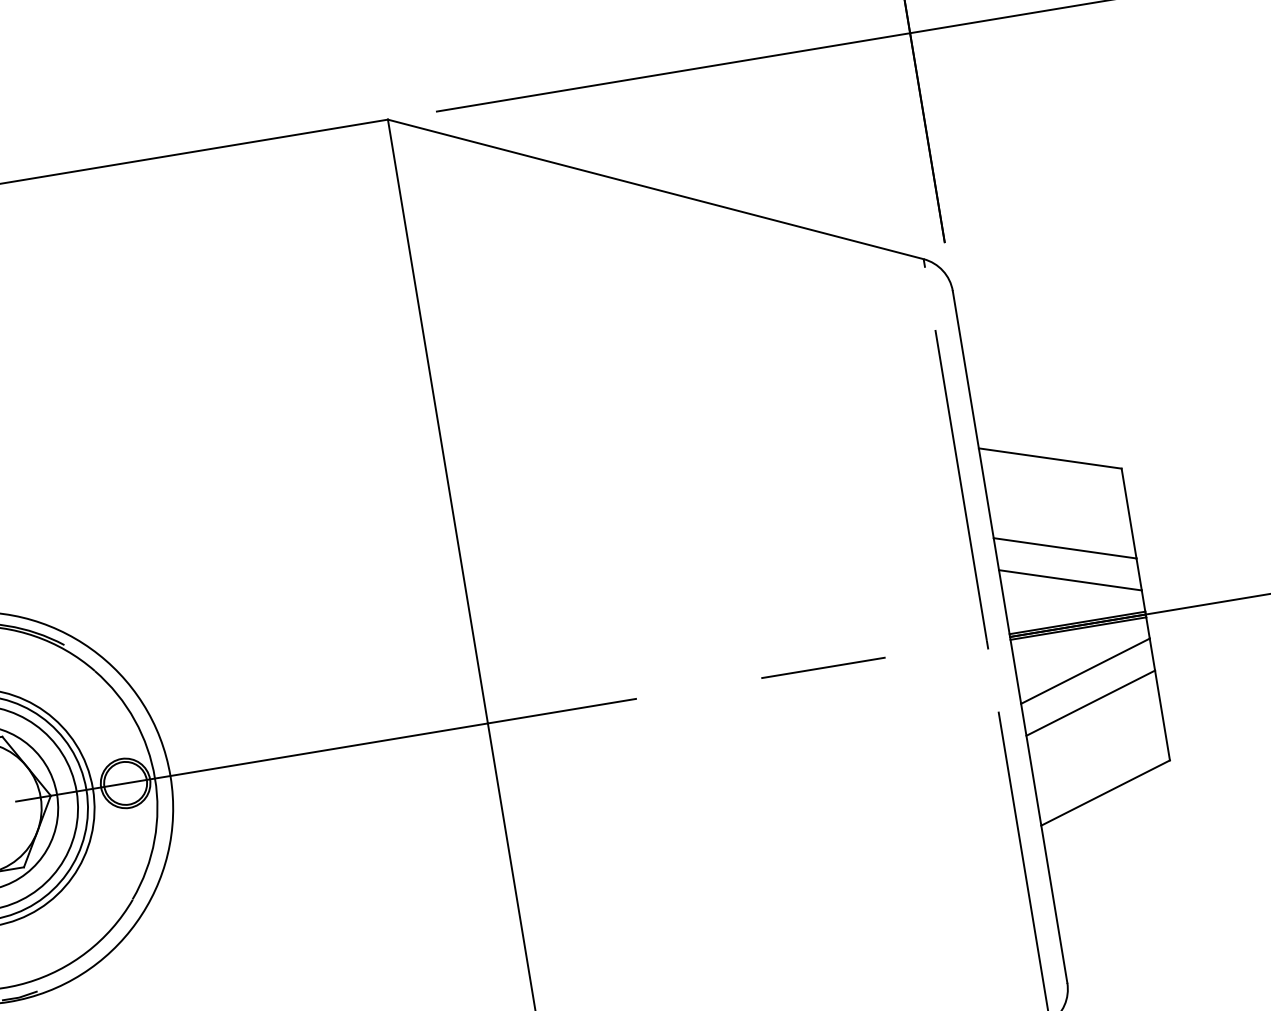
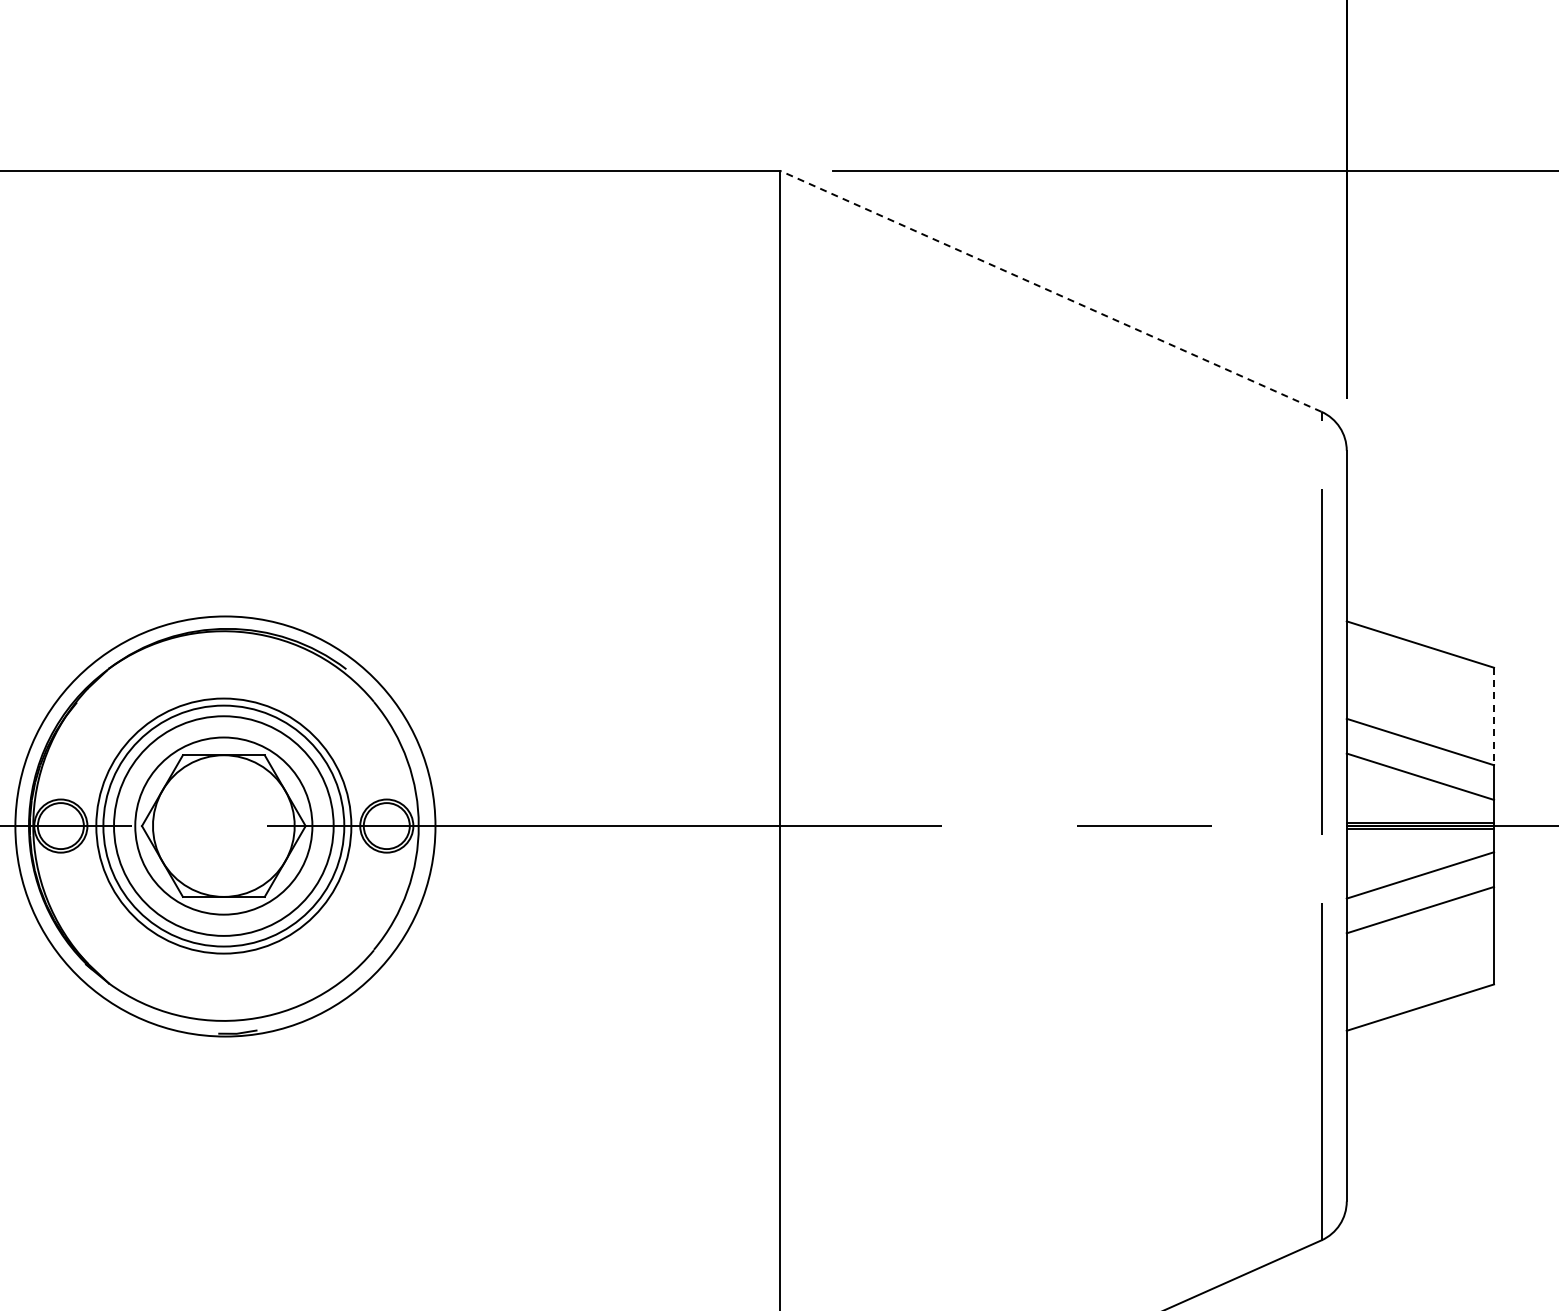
line: (655, 189) -> (1050, 291), solid -> dashed
line: (1129, 513) -> (1494, 716), solid -> dashed

